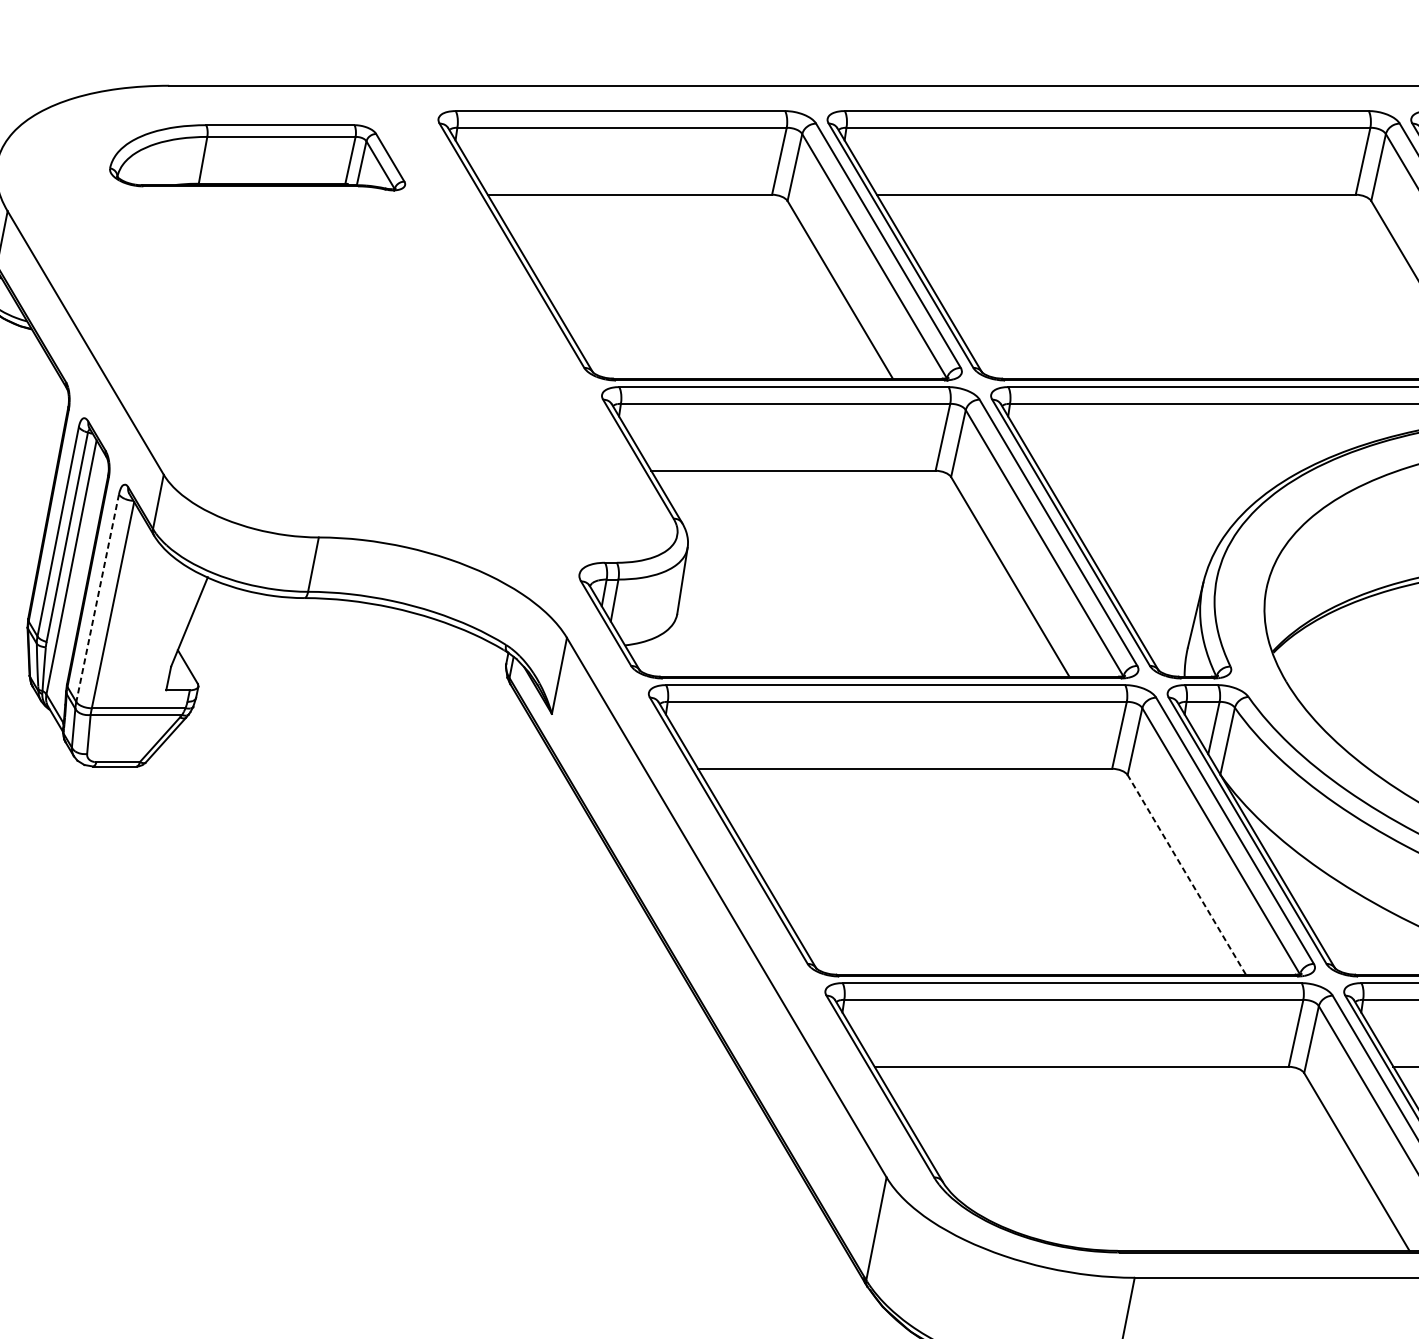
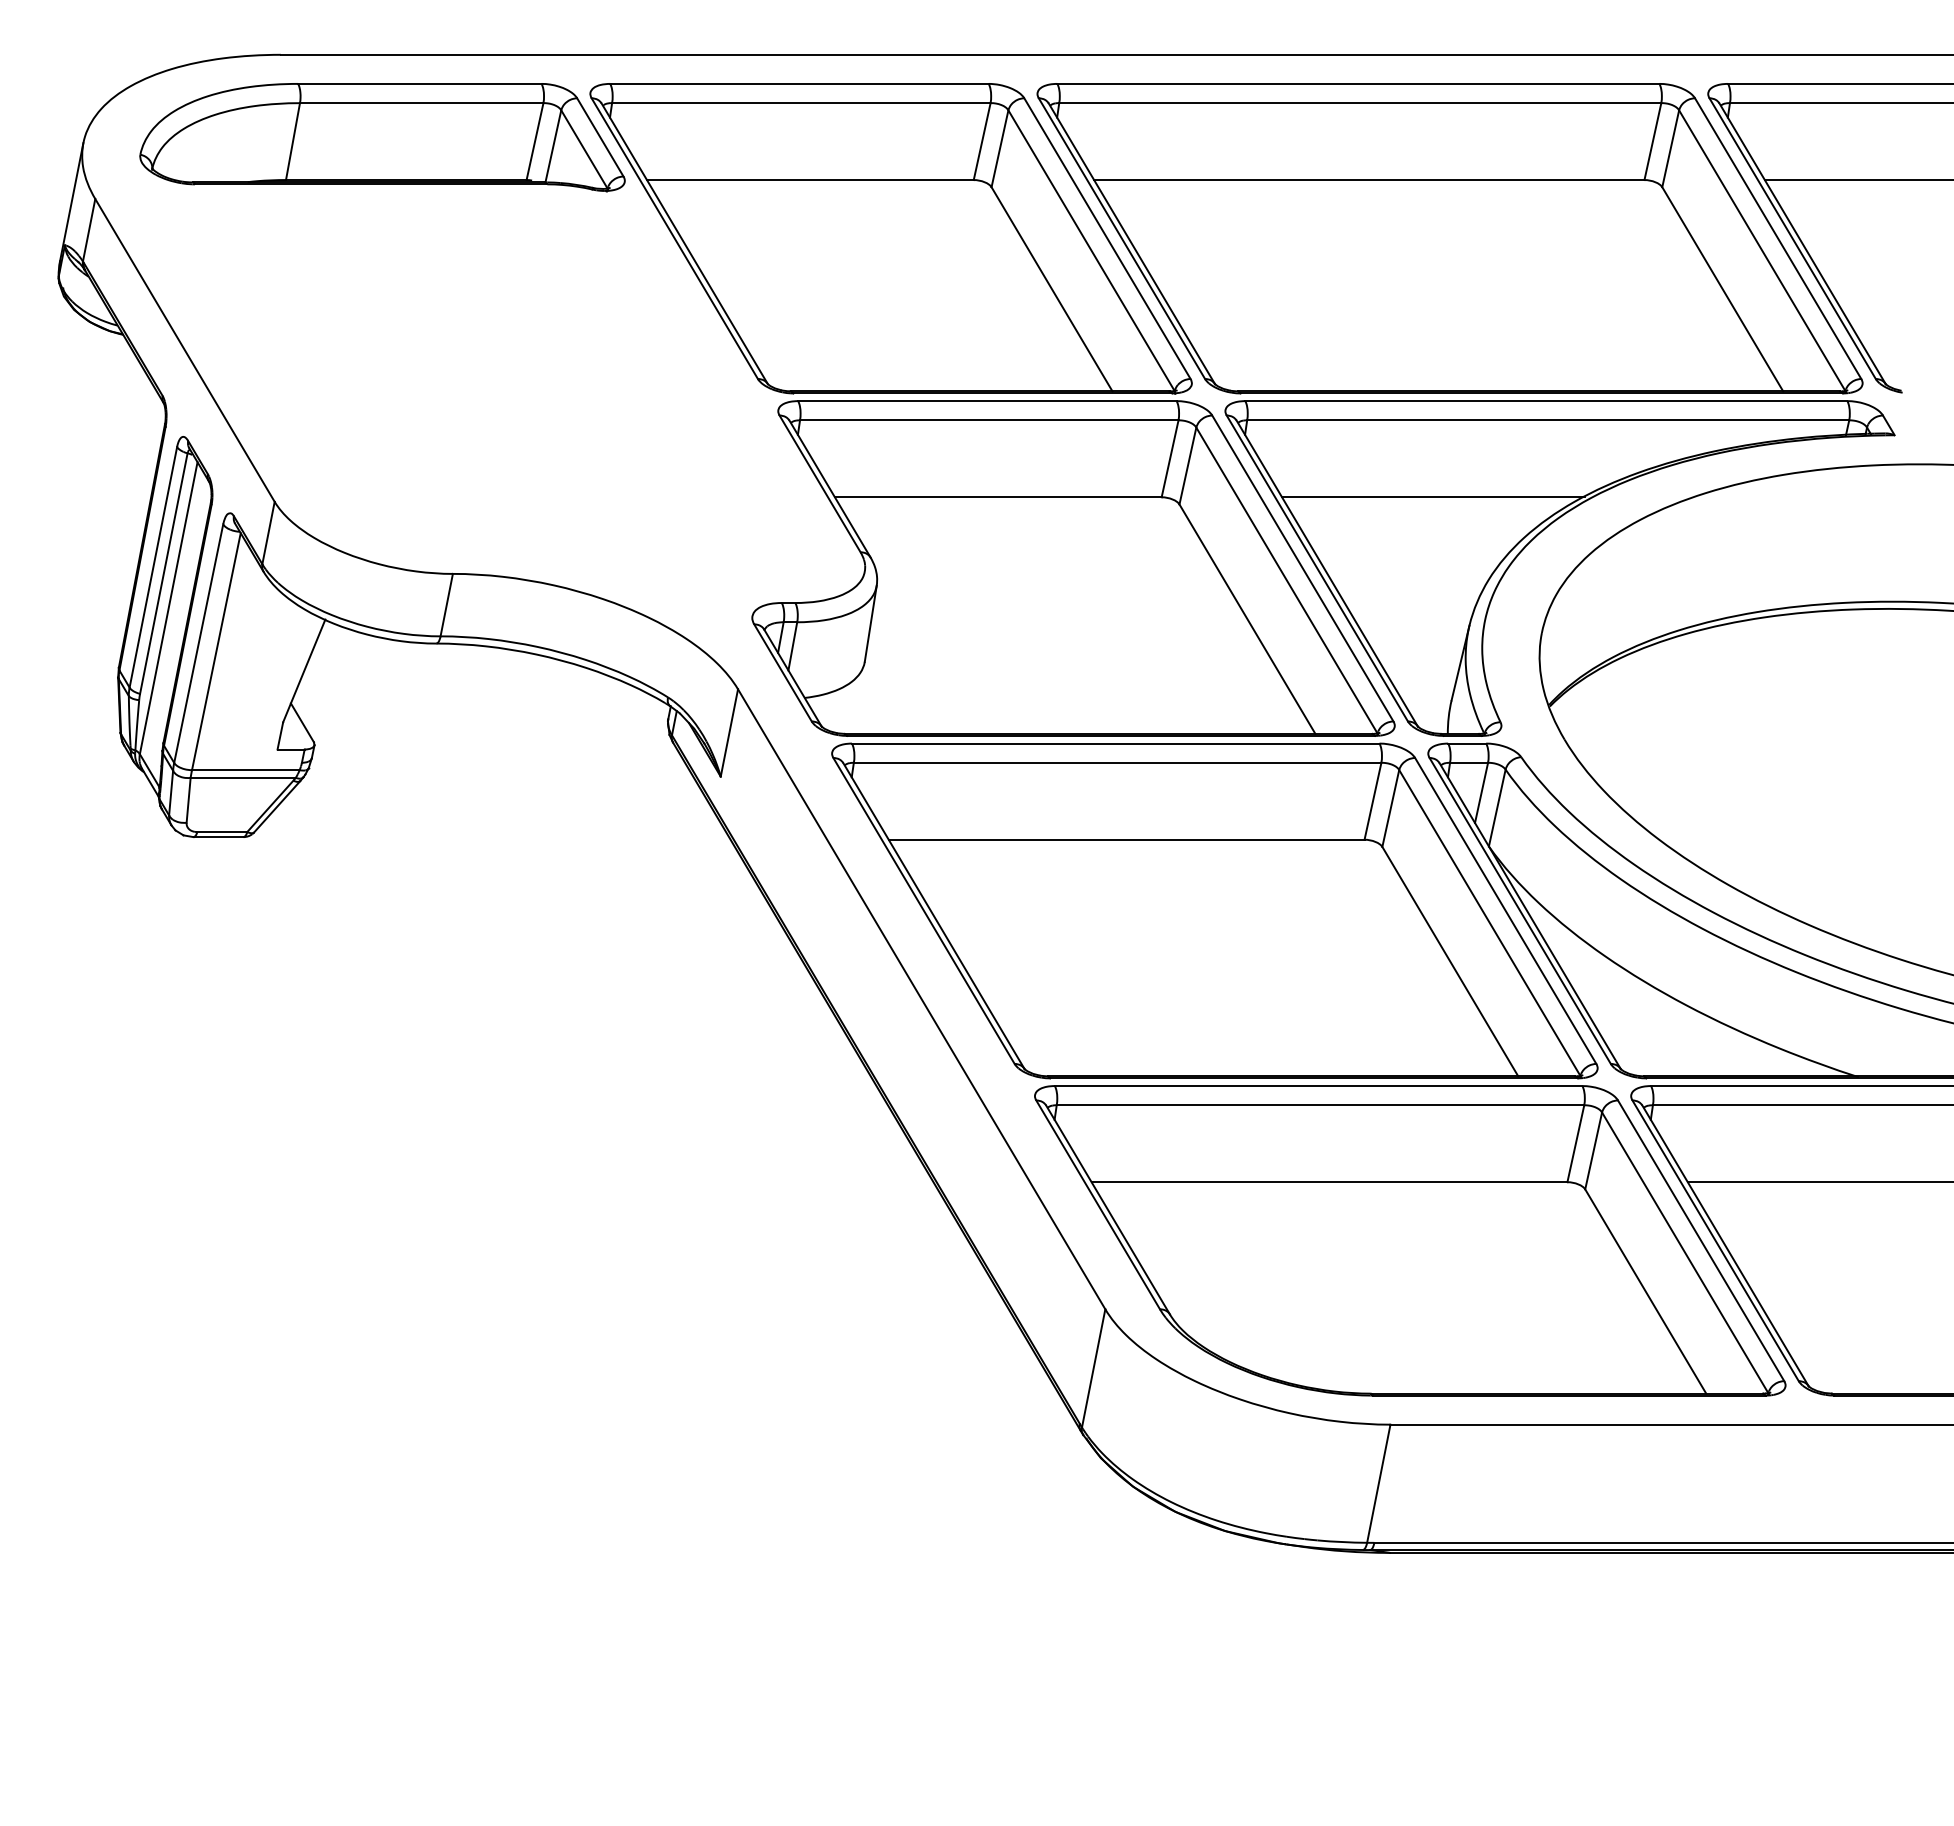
part: (257, 157) -> (382, 137), size x1.43
line: (1172, 470) -> (1433, 497), added
line: (97, 598) -> (198, 643), dashed -> solid
line: (1186, 874) -> (1450, 961), dashed -> solid

